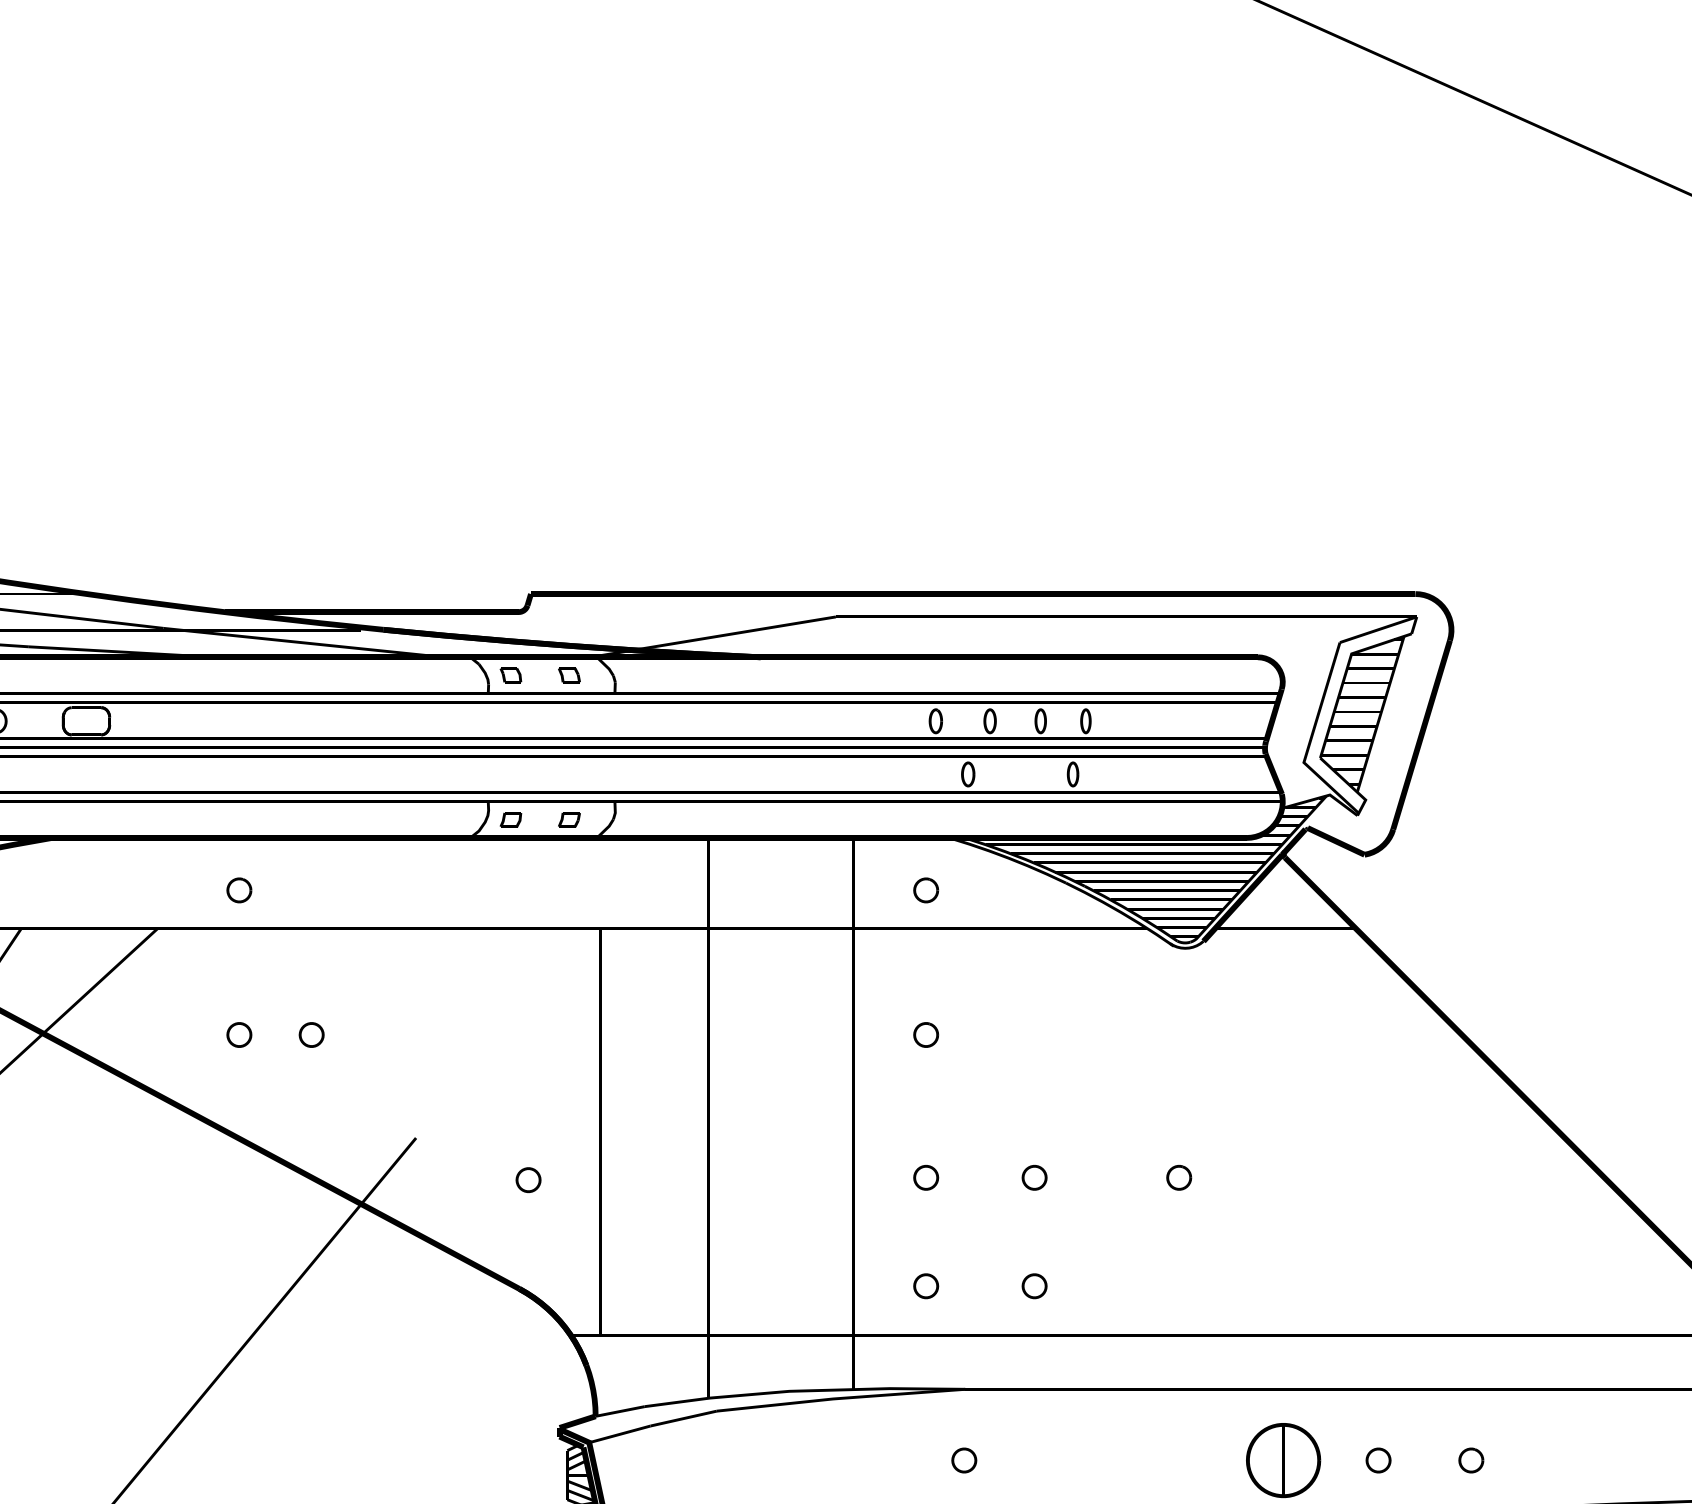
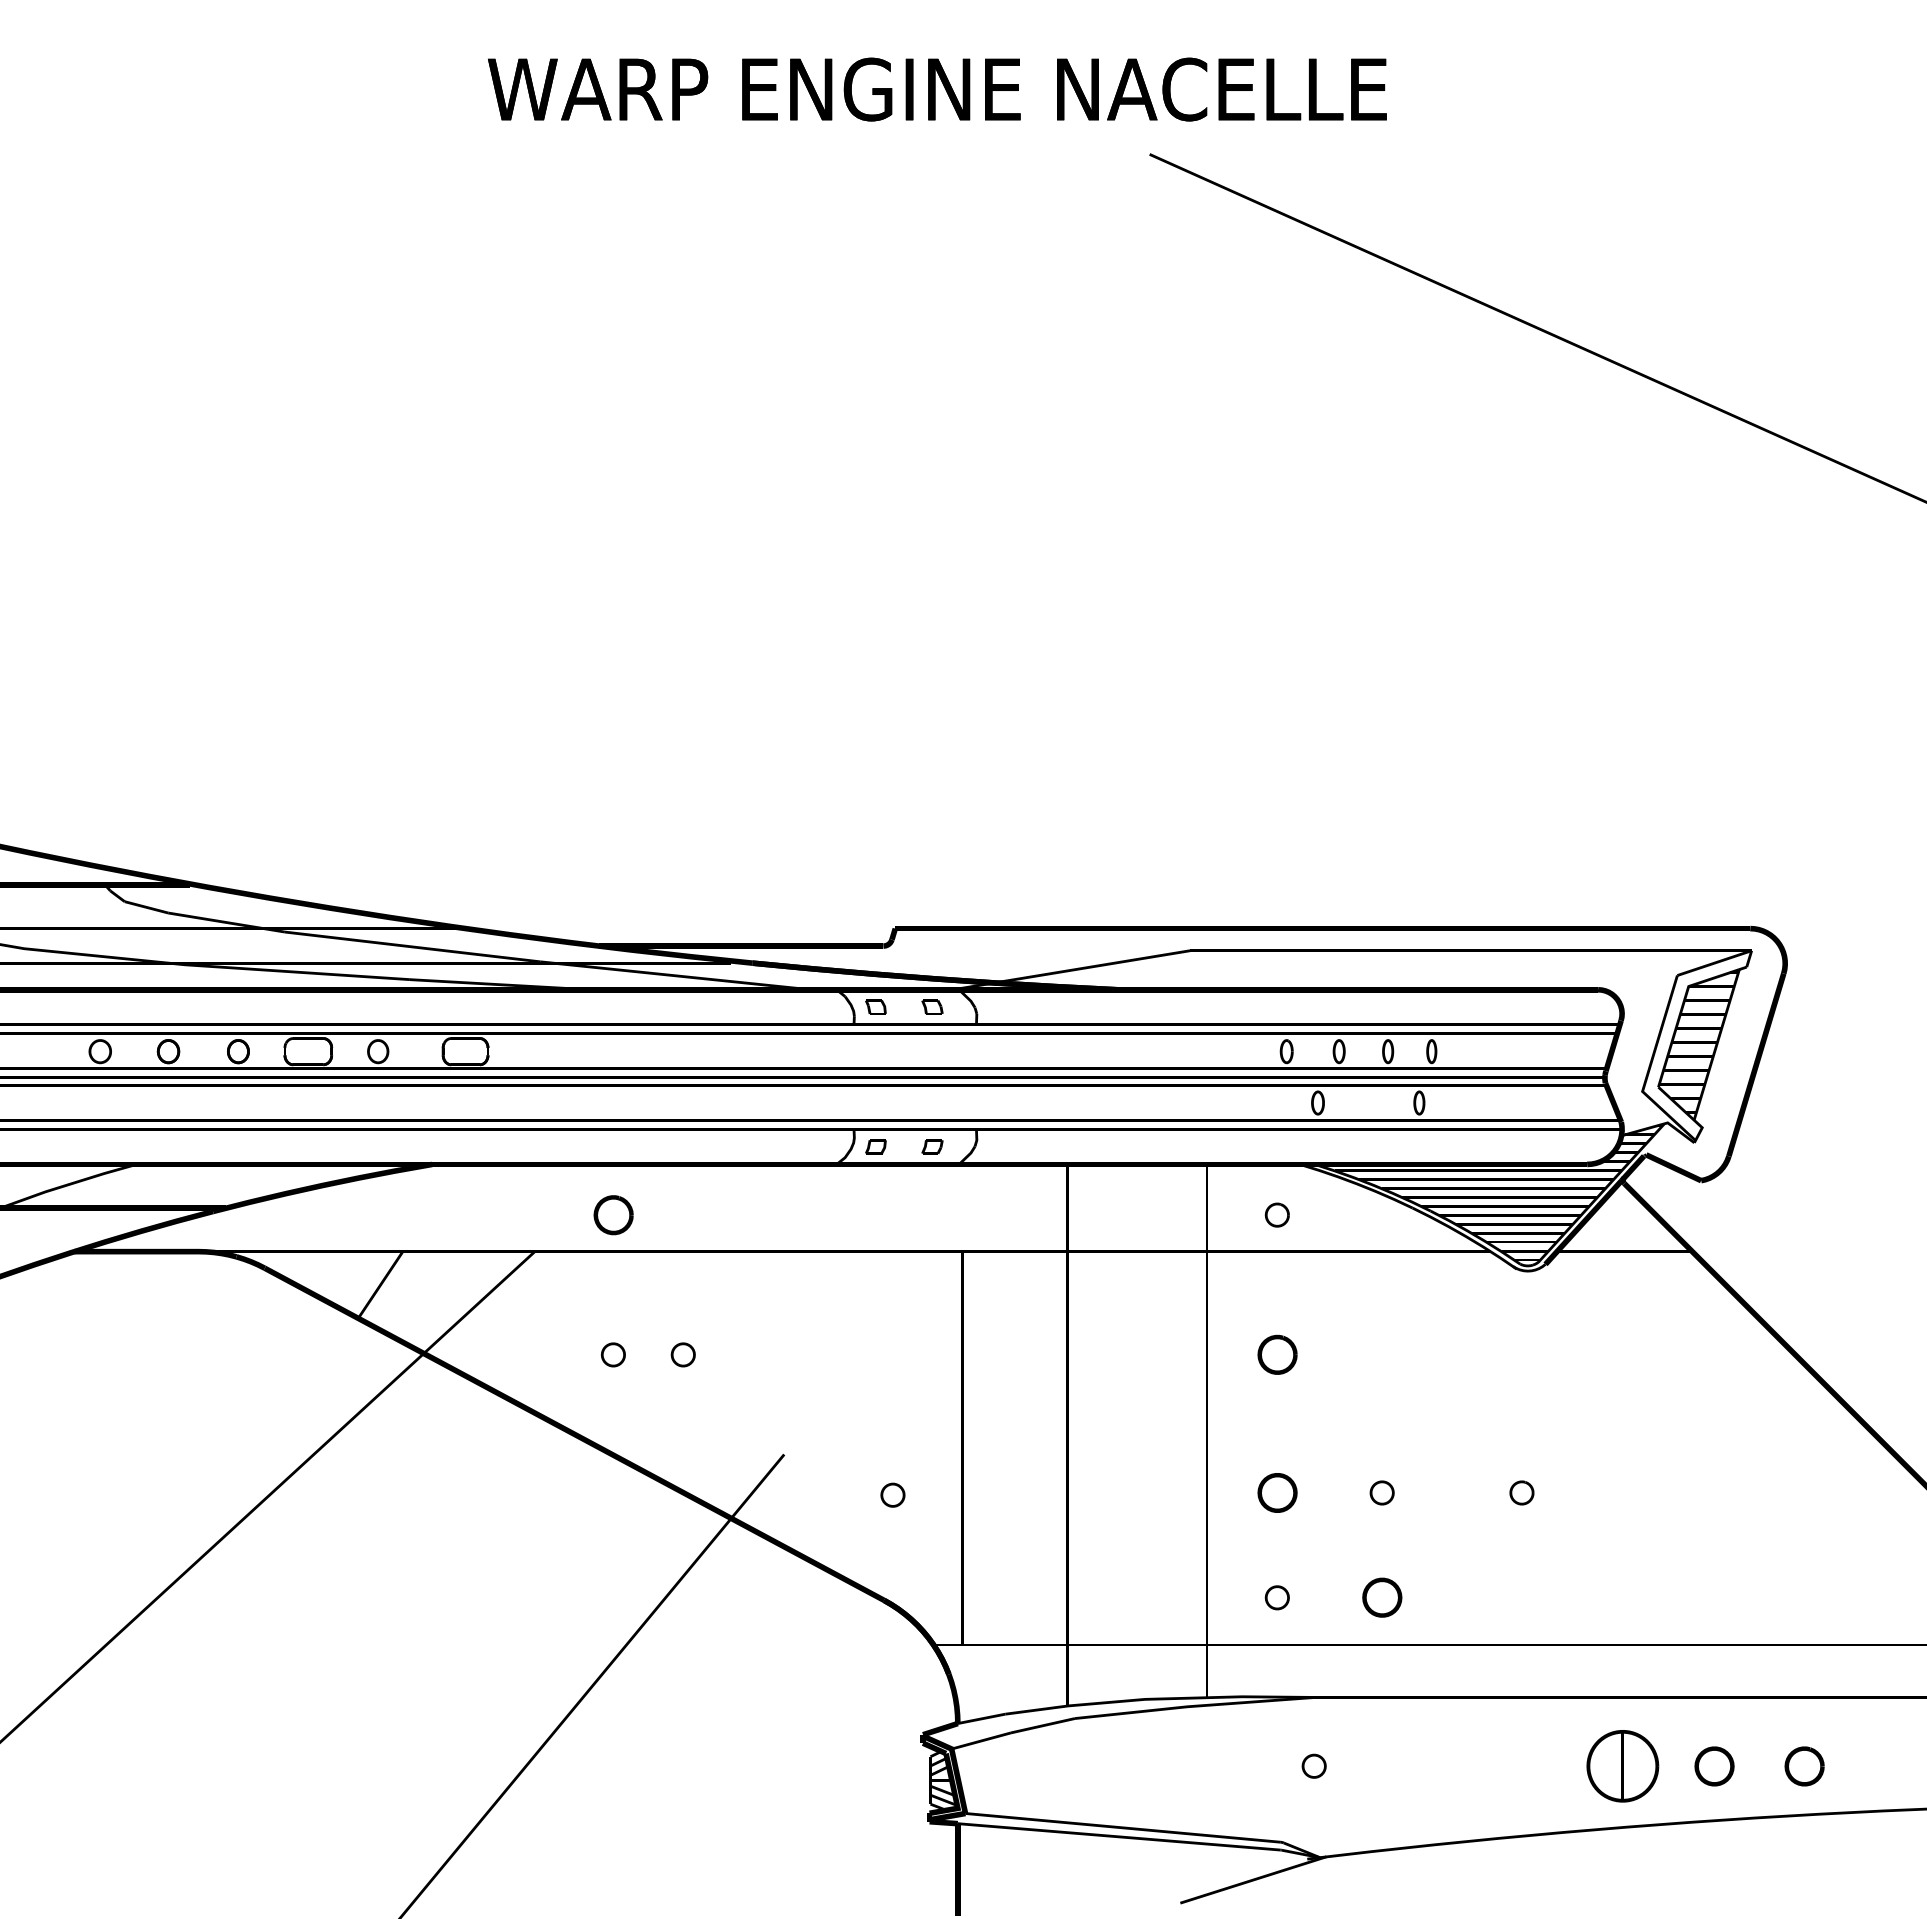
part: (238, 889) -> (612, 1214), size x1.6
part: (925, 1034) -> (1276, 1354), size x1.6
part: (925, 1177) -> (1276, 1492), size x1.6
part: (1033, 1285) -> (1381, 1597), size x1.6
part: (1378, 1459) -> (1714, 1765), size x1.6
part: (1470, 1459) -> (1803, 1765), size x1.6

